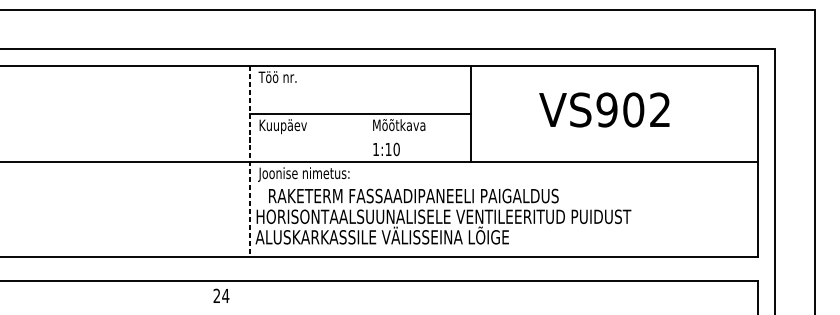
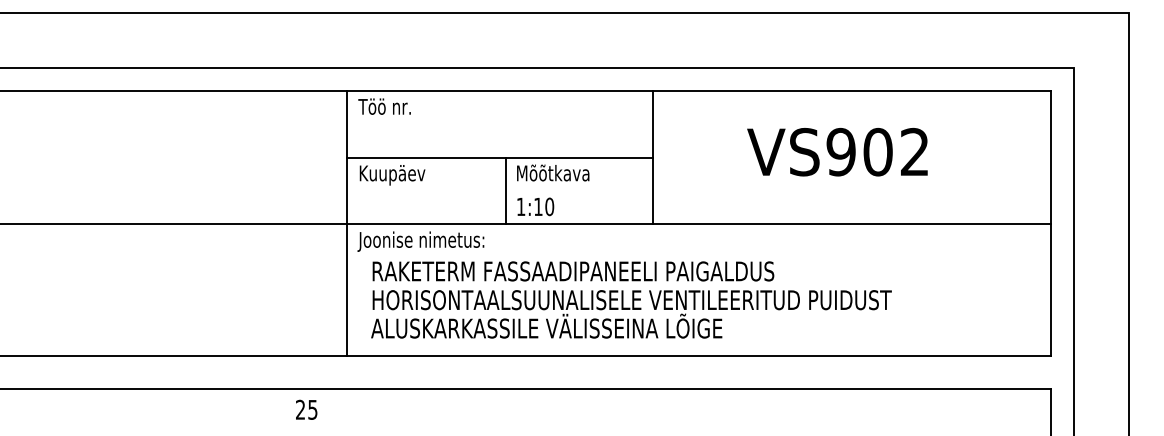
line: (364, 137) -> (505, 190), added
line: (250, 161) -> (346, 223), dashed -> solid
text: (443, 227) -> (631, 314), moved
text: (225, 295) -> (312, 409), 24 -> 25

